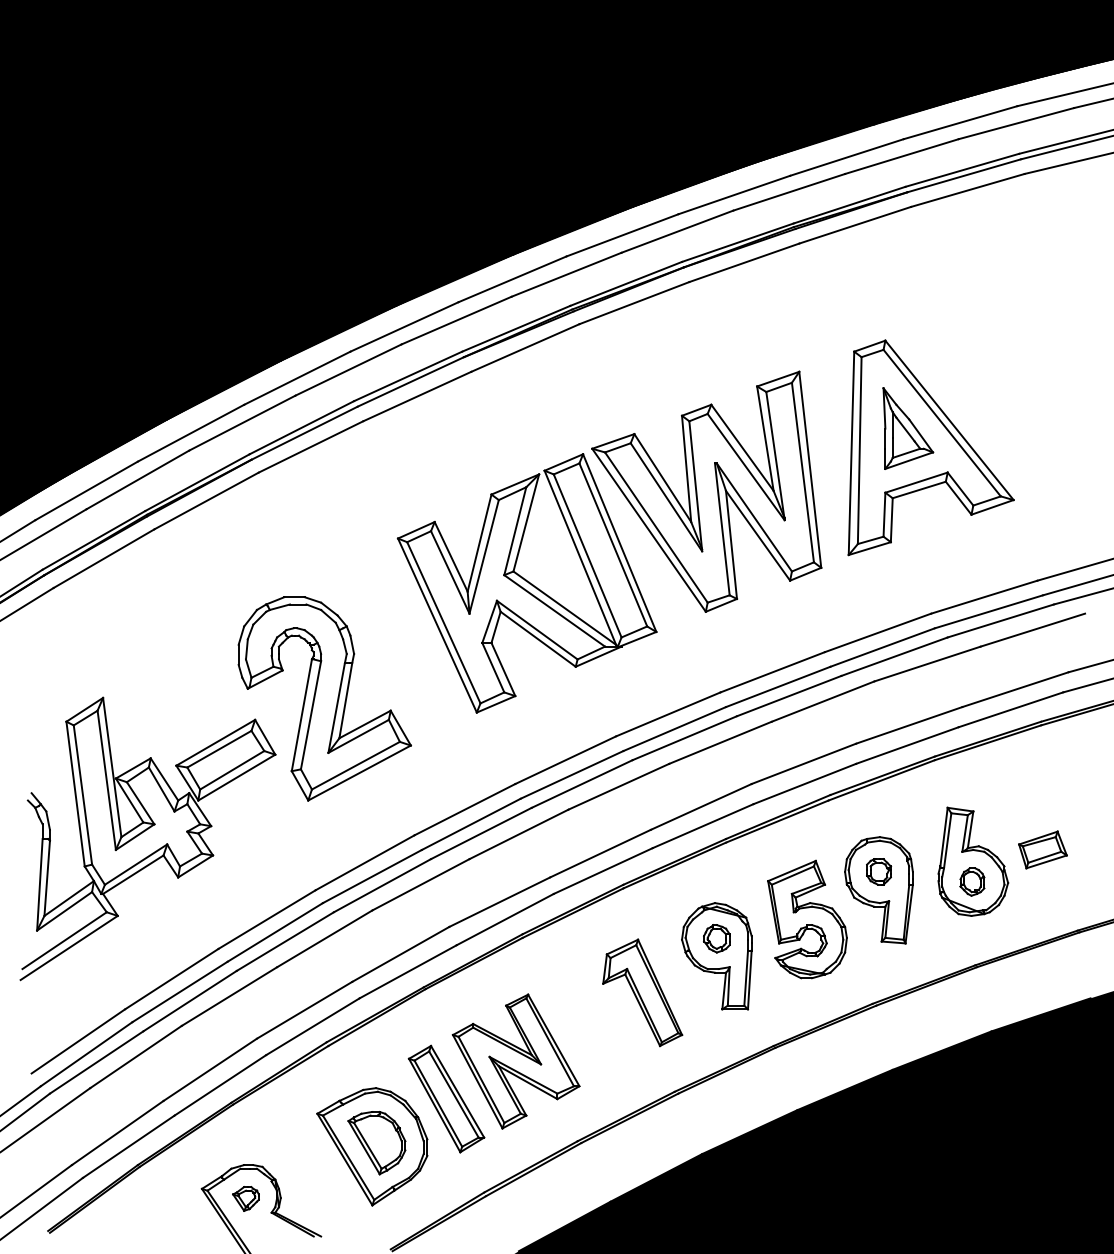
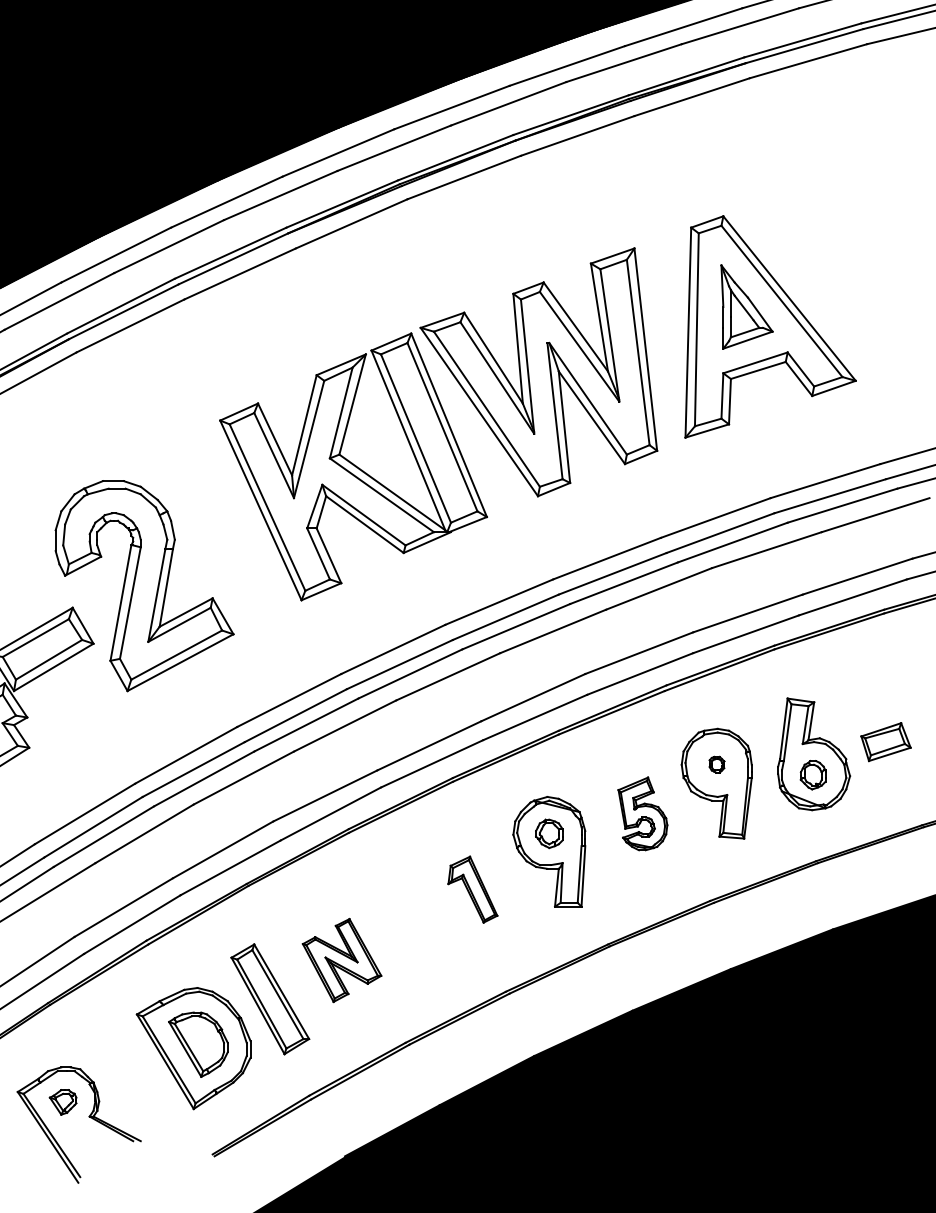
part: (879, 871) -> (717, 764), size x0.6
part: (807, 919) -> (642, 813), size x0.6
part: (642, 992) -> (472, 889), size x0.6
part: (515, 1061) -> (341, 960), size x0.6

